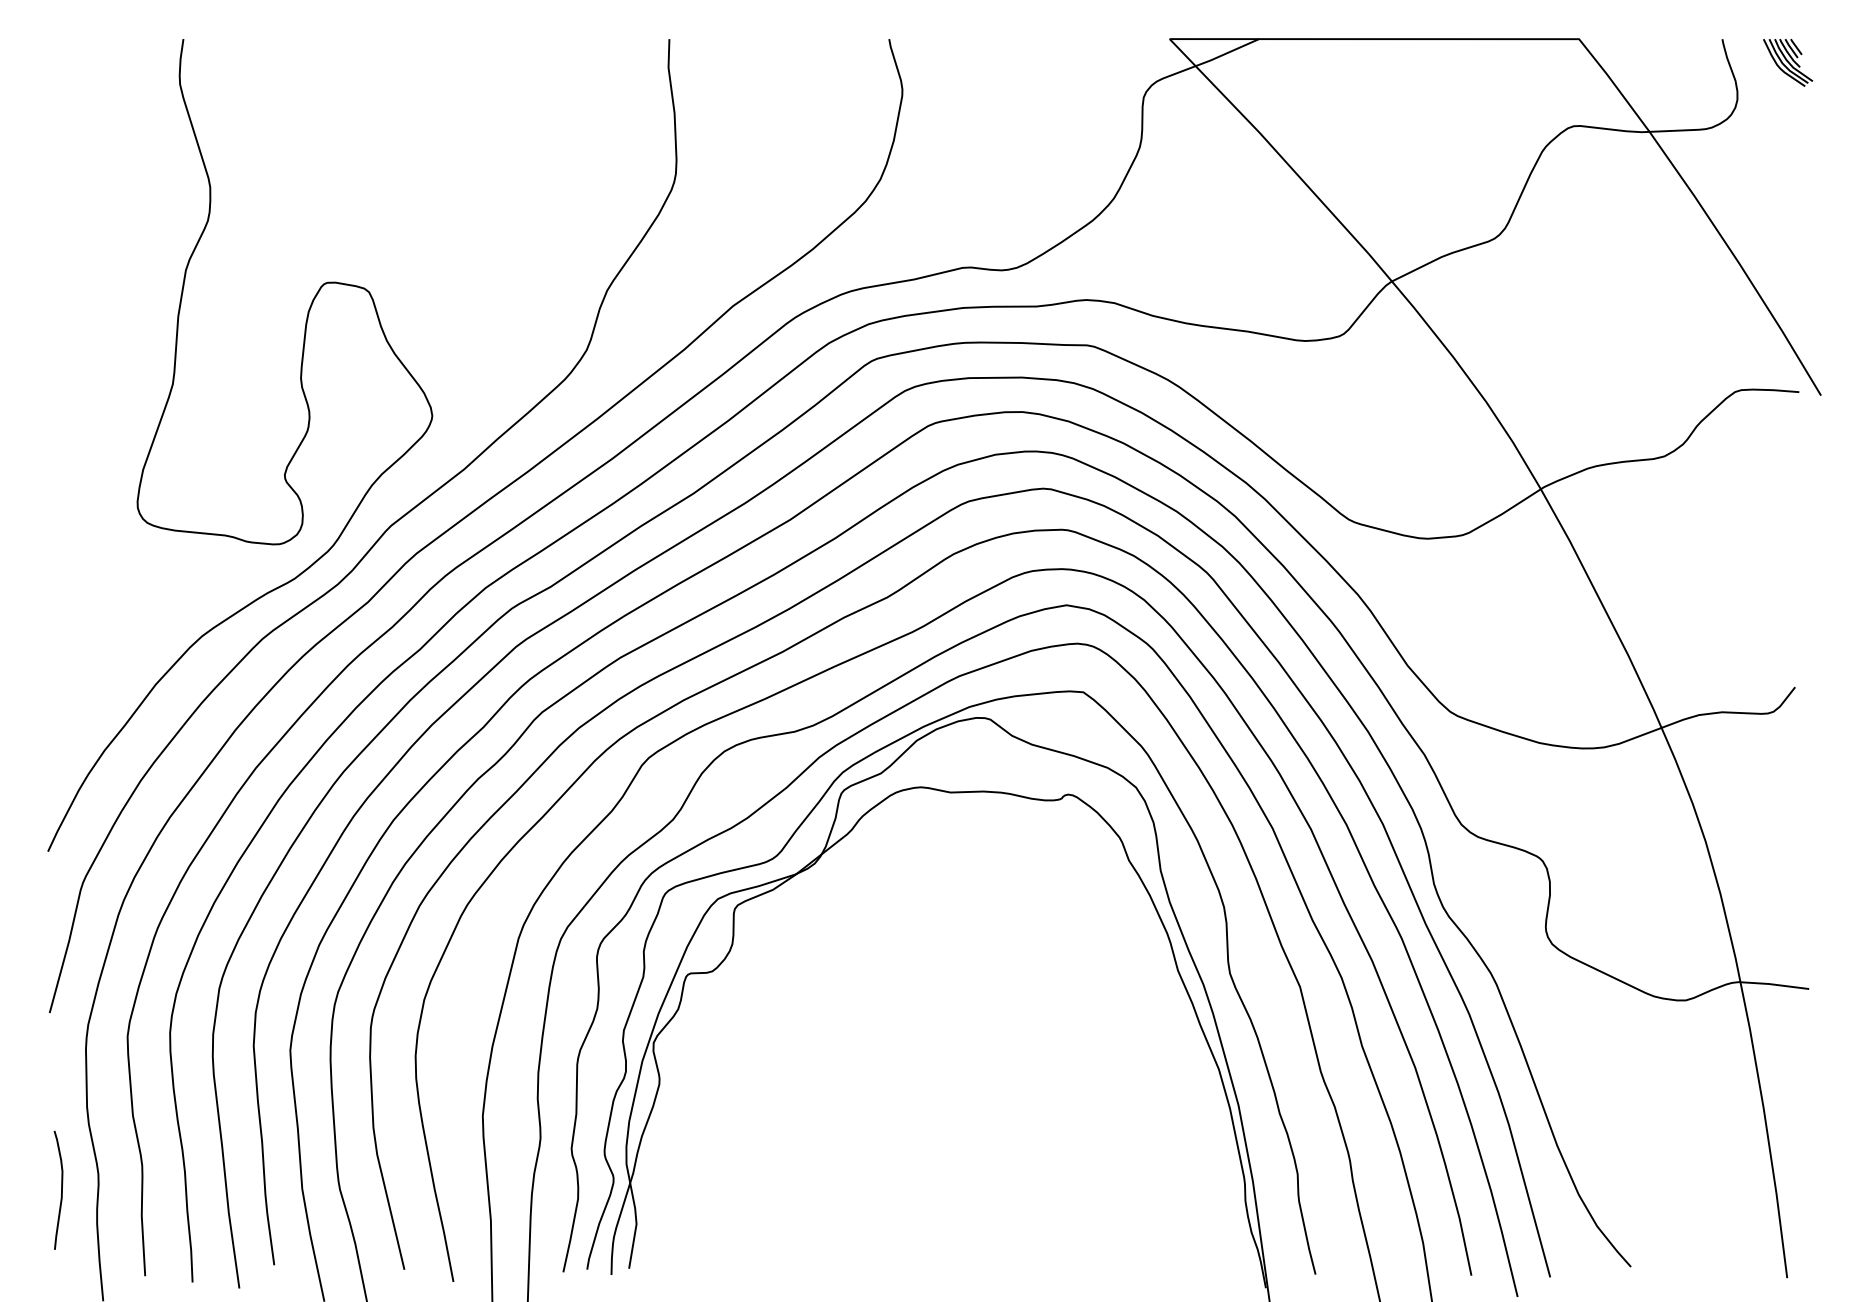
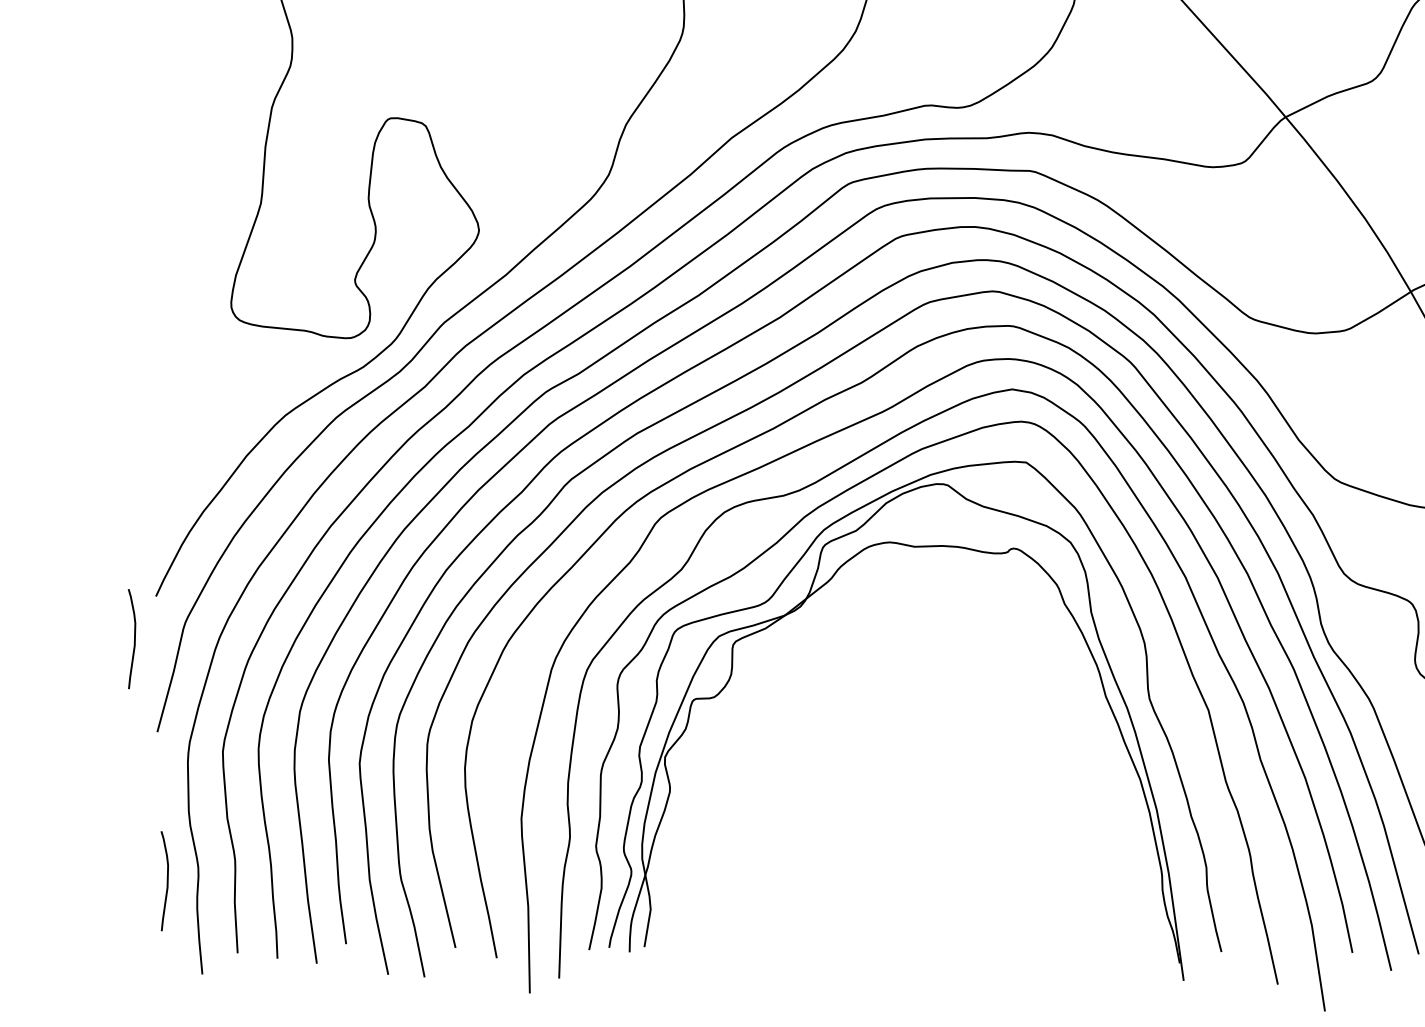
curve: (22, 901) -> (134, 638), added

